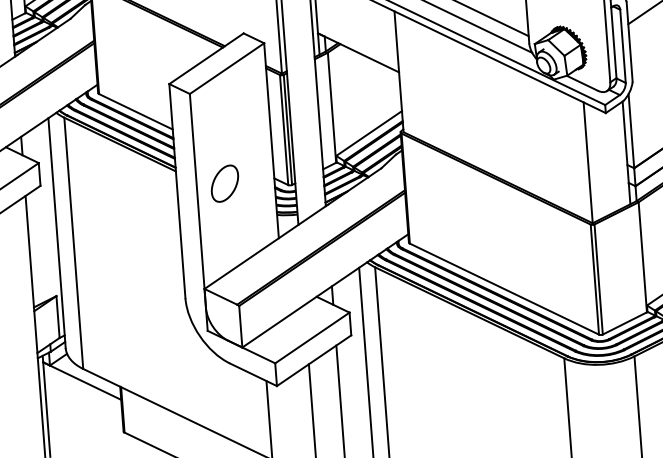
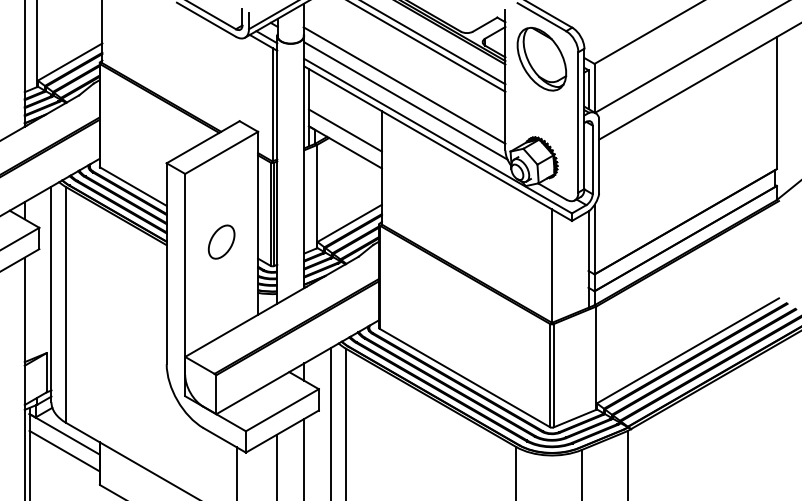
line: (357, 34) -> (345, 130), added
part: (224, 183) -> (221, 241), moved
line: (83, 398) -> (64, 450), added

